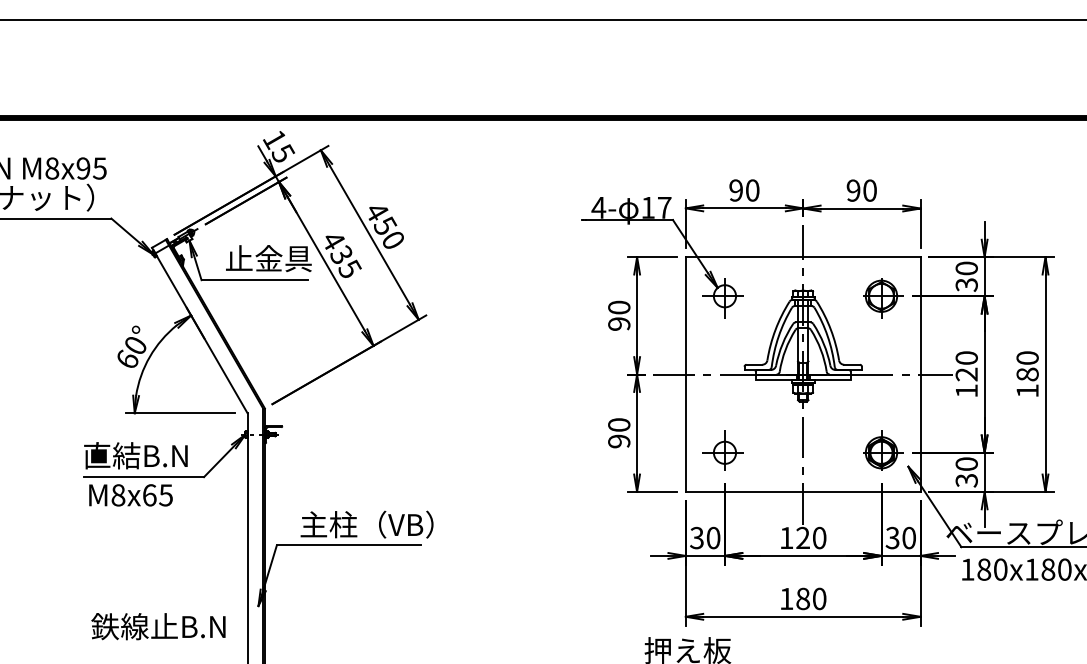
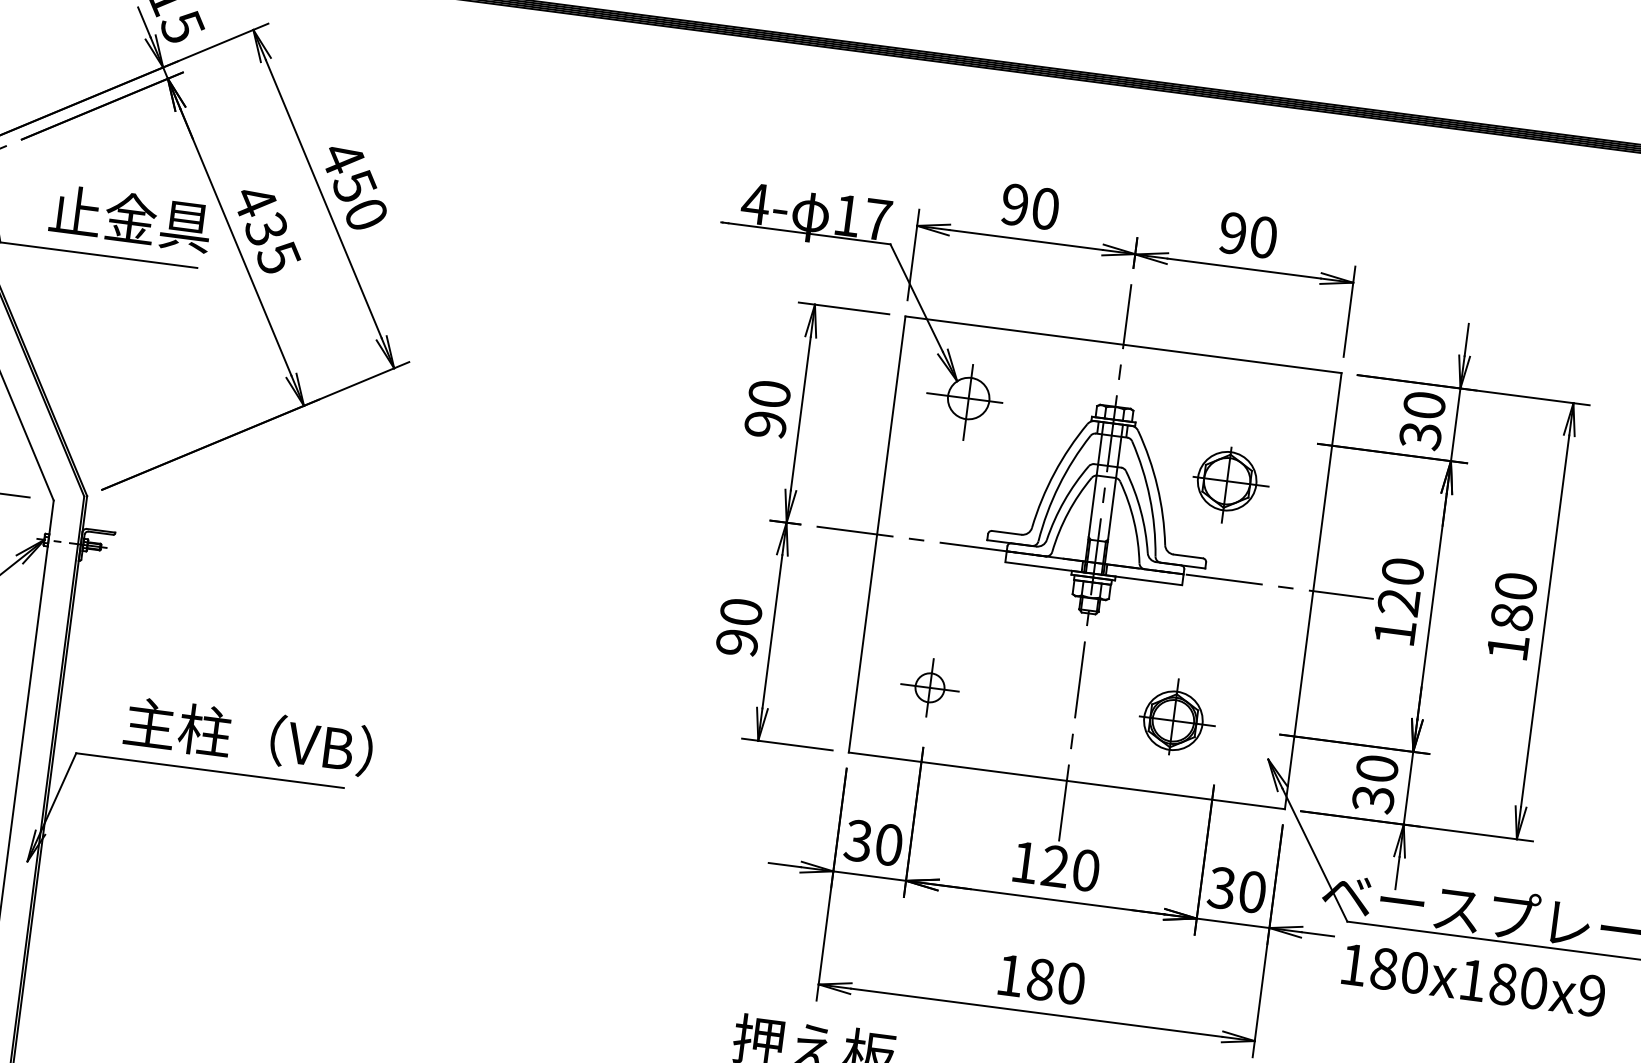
part: (883, 298) -> (1230, 485), moved
part: (722, 450) -> (926, 684), size x0.7
part: (883, 450) -> (1177, 716), moved

